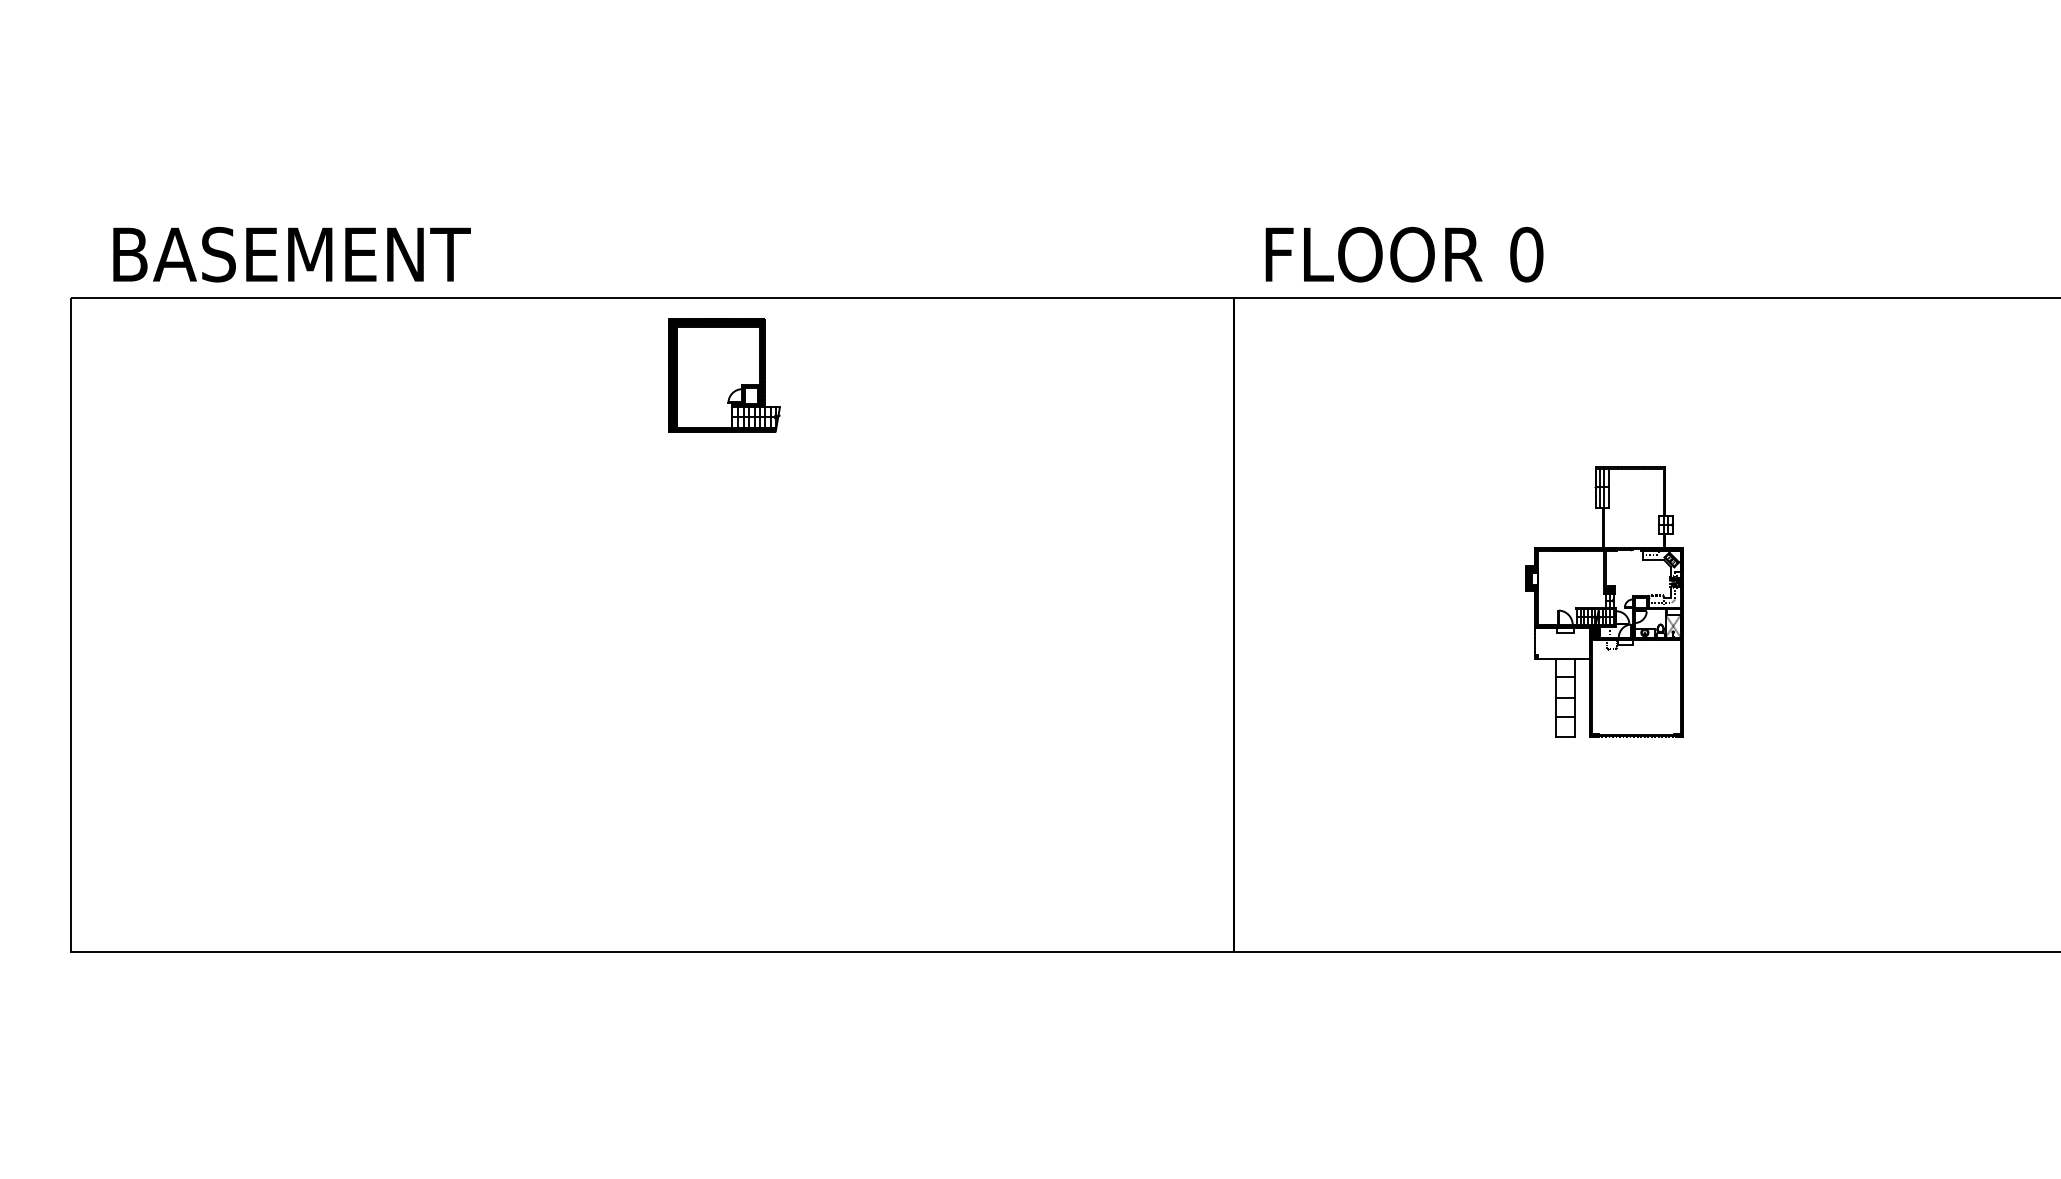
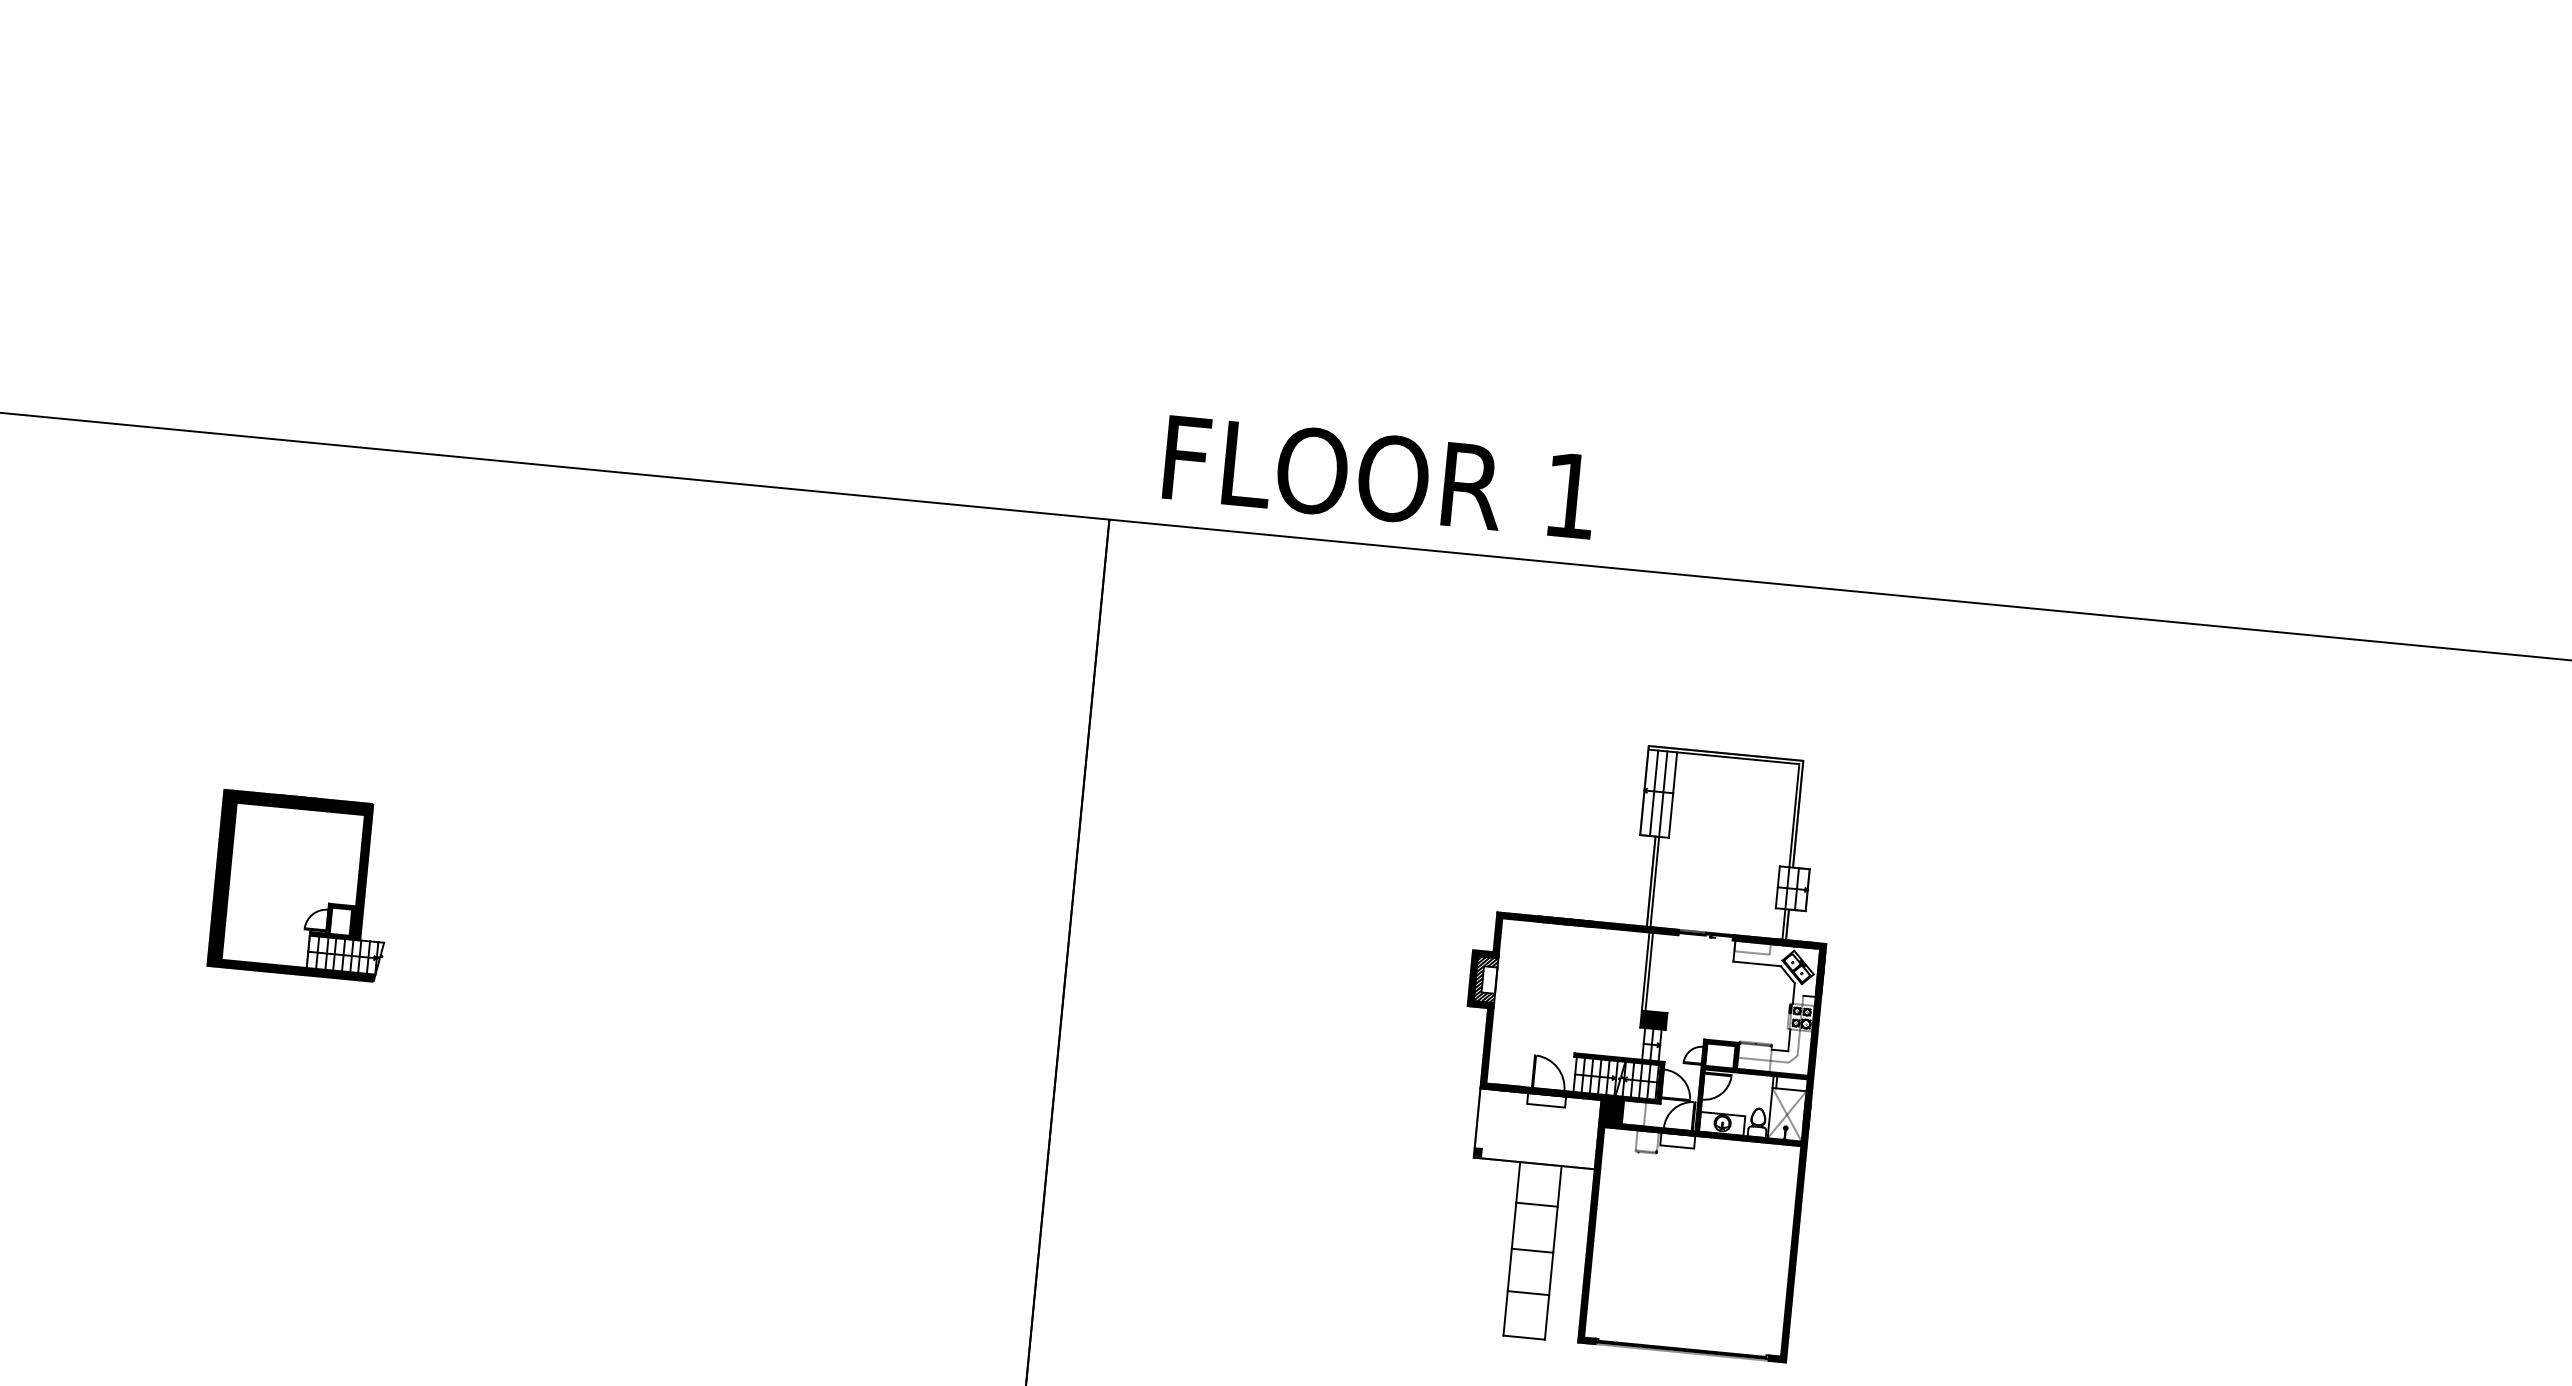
text: (1526, 254) -> (1570, 495), 0 -> 1
part: (724, 375) -> (302, 885), moved
part: (1604, 602) -> (1639, 1047), size x1.43

